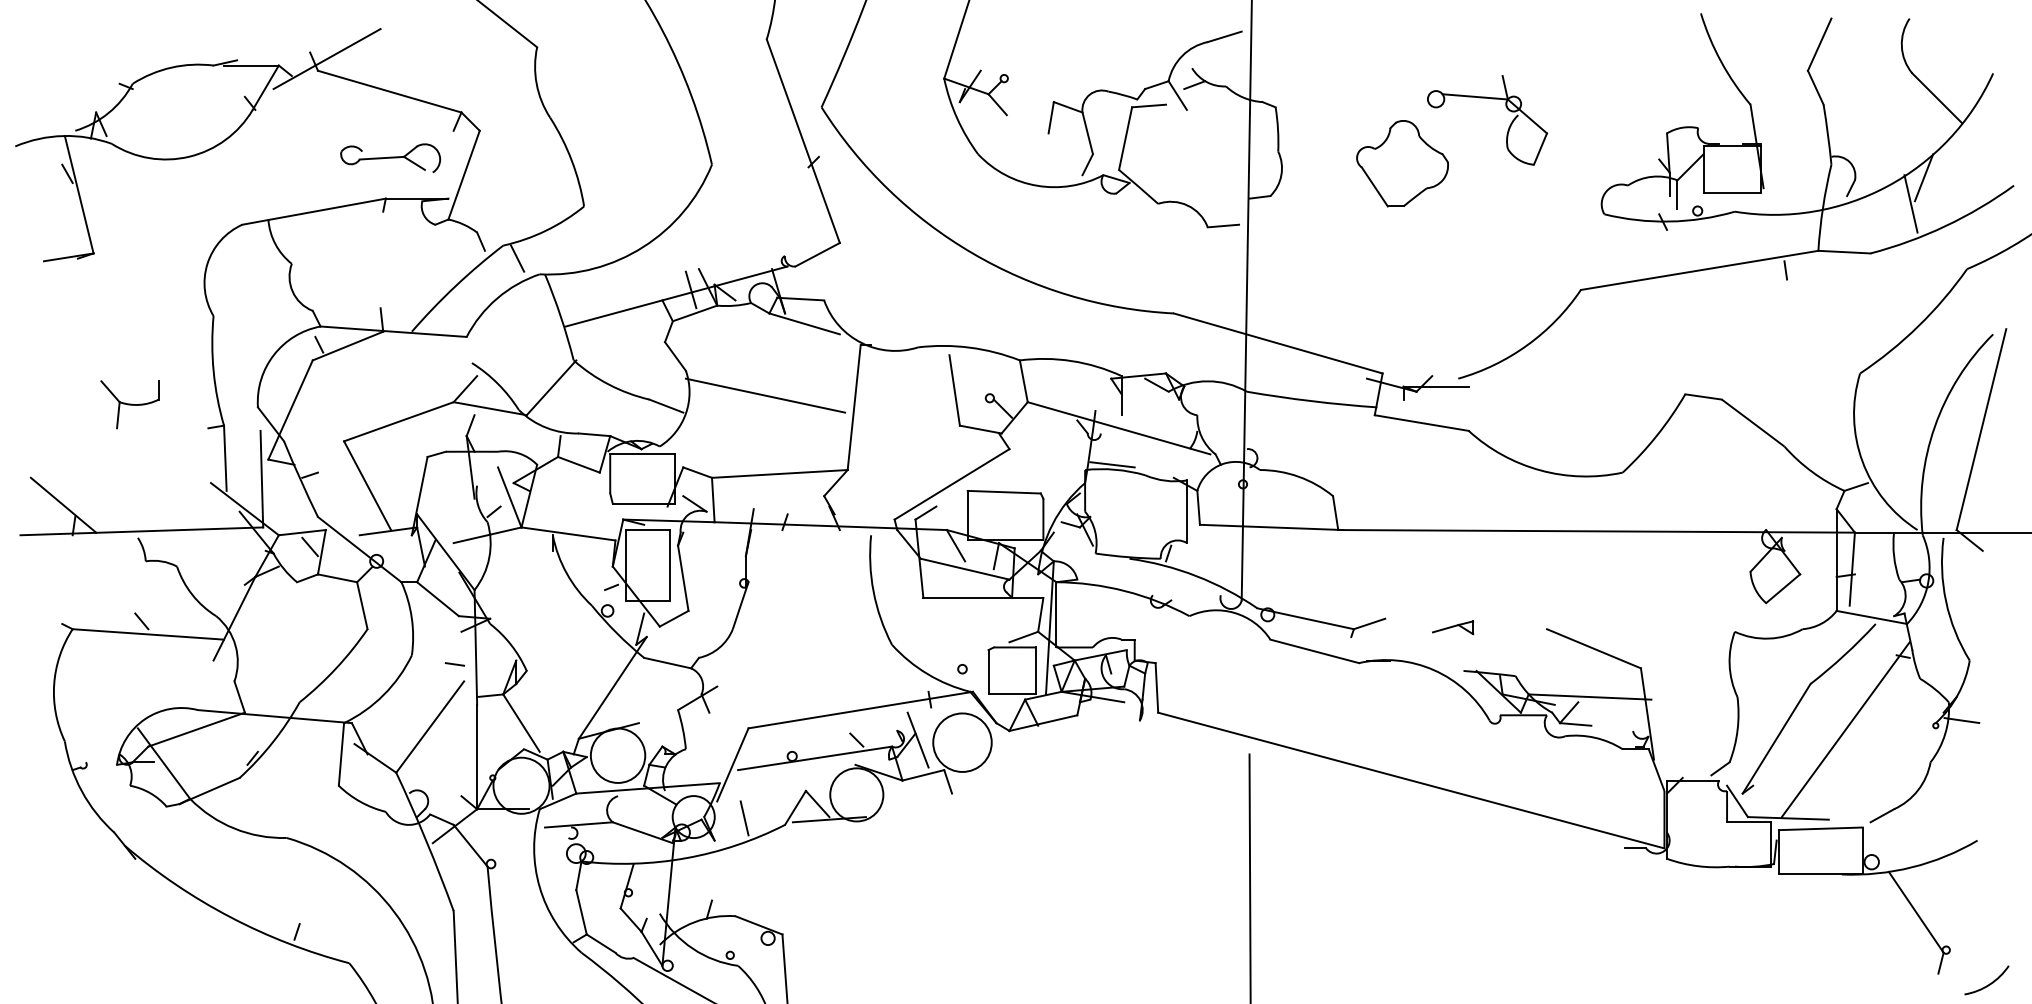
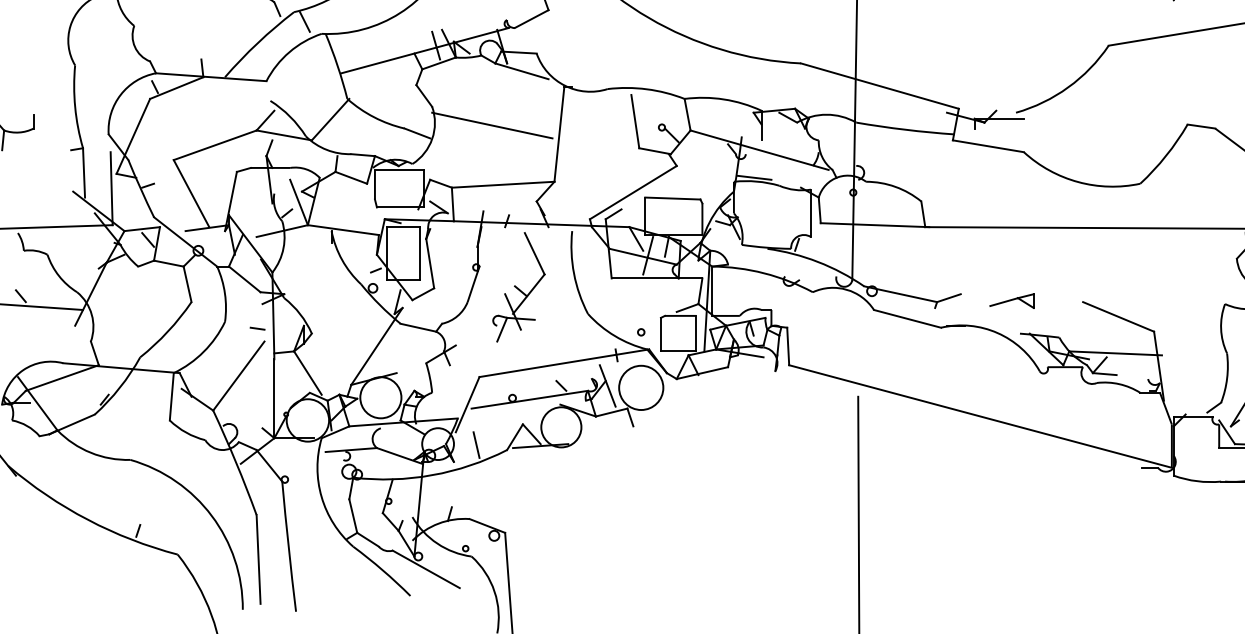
line: (971, 567) -> (648, 255), added
part: (800, 609) -> (518, 287), added
part: (1452, 627) -> (1011, 300), size x1.43

